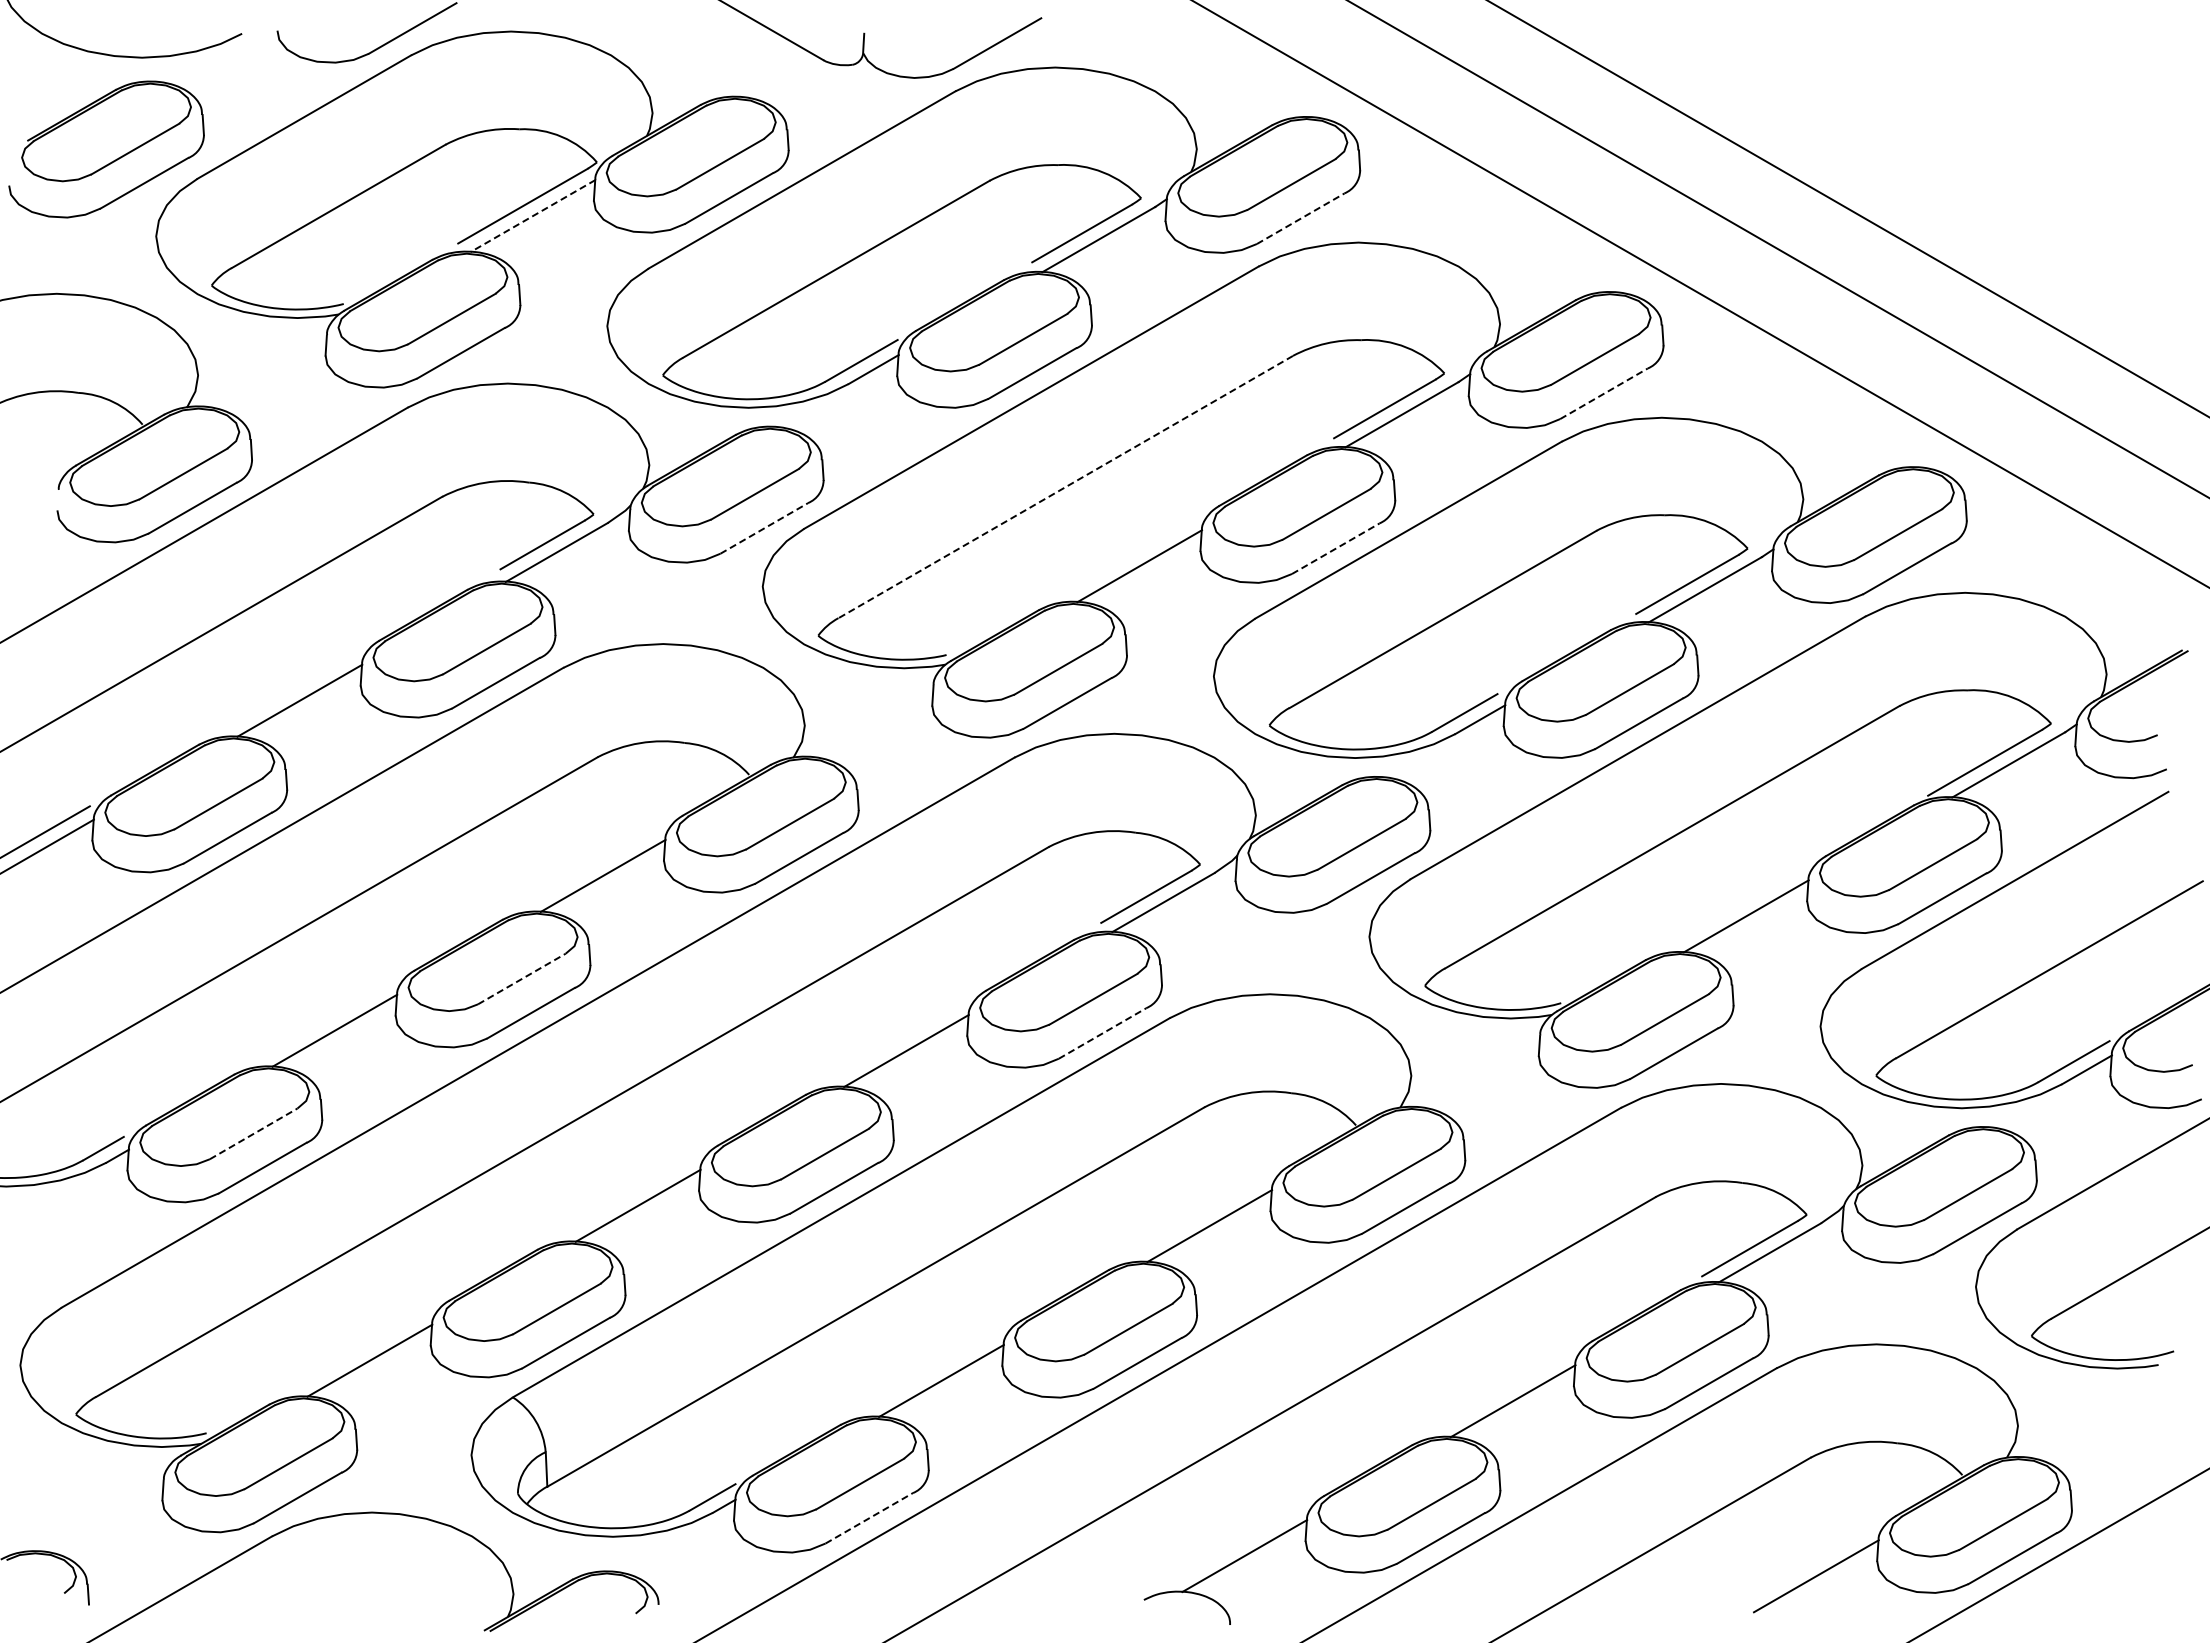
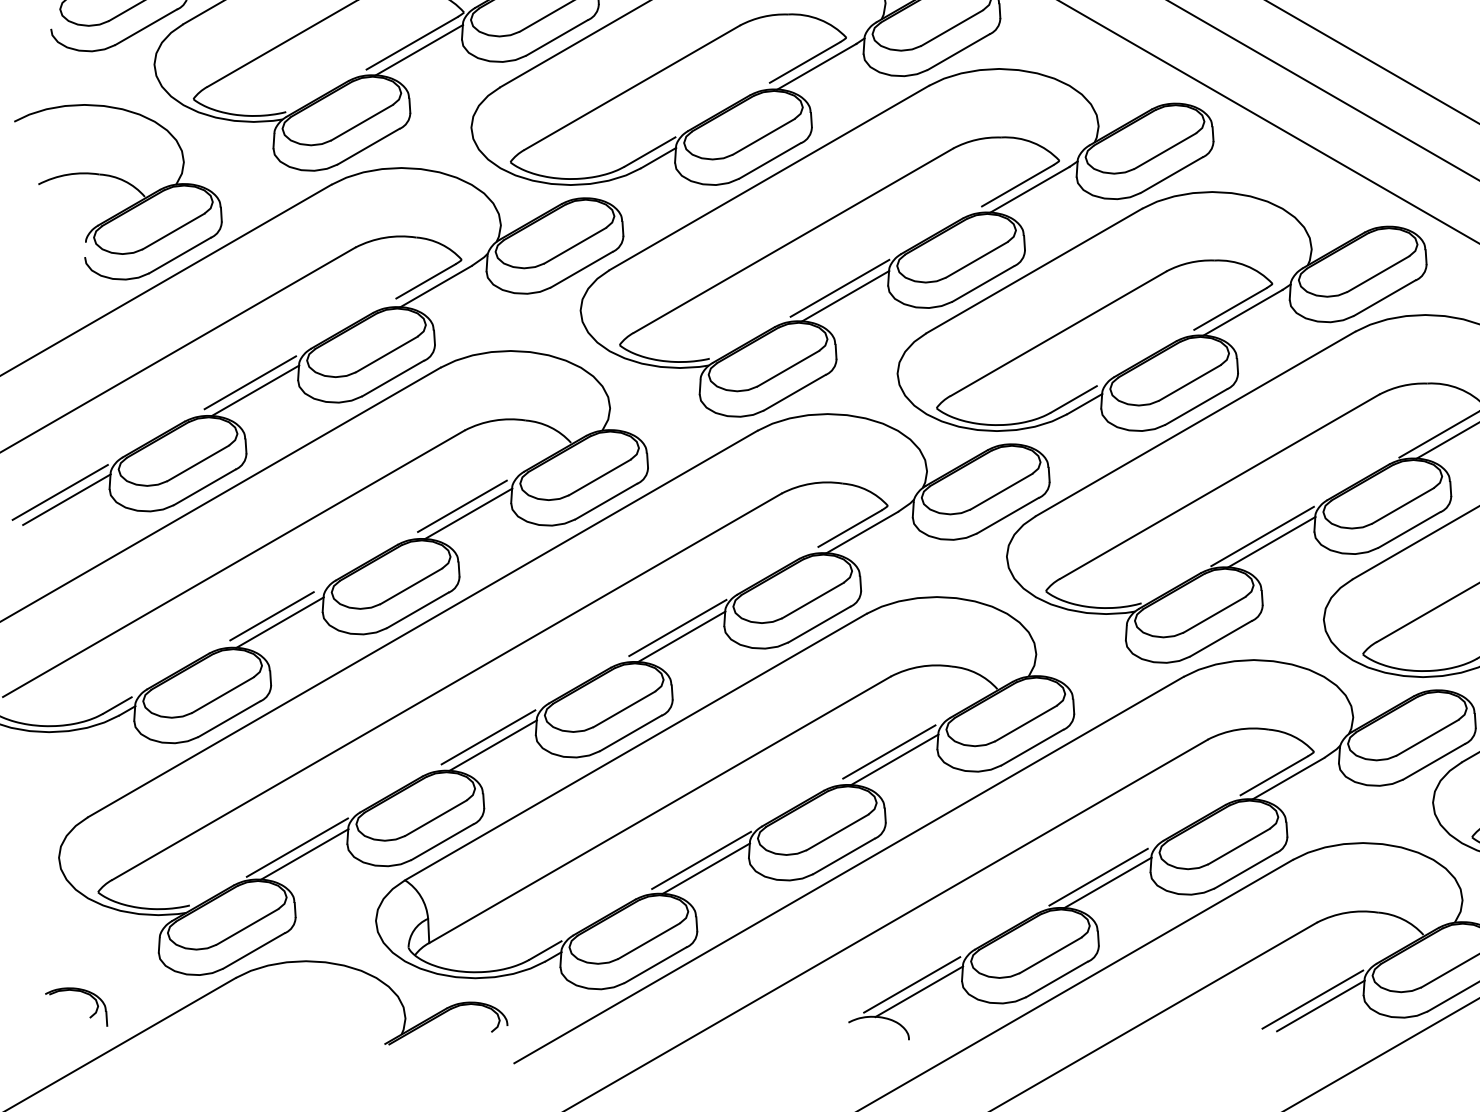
line: (532, 216) -> (418, 50), dashed -> solid
line: (1300, 218) -> (958, 52), dashed -> solid
line: (1604, 393) -> (1172, 174), dashed -> solid
line: (1065, 487) -> (793, 241), dashed -> solid
line: (764, 528) -> (581, 269), dashed -> solid
line: (1335, 548) -> (983, 283), dashed -> solid
line: (1131, 554) -> (839, 288), added
line: (292, 688) -> (250, 382), added
line: (594, 864) -> (462, 505), added
line: (1733, 907) -> (1262, 536), added
line: (521, 979) -> (411, 586), dashed -> solid
line: (323, 1021) -> (271, 616), added
line: (1102, 1033) -> (819, 624), dashed -> solid
line: (901, 1038) -> (678, 628), added
line: (253, 1133) -> (222, 694), dashed -> solid
line: (631, 1193) -> (488, 737), added
line: (1201, 1214) -> (888, 751), added
line: (359, 1350) -> (297, 847), added
line: (934, 1368) -> (701, 860), added
line: (1500, 1392) -> (1098, 876), added
line: (869, 1518) -> (655, 965), dashed -> solid
line: (1234, 1545) -> (912, 984), added
line: (1804, 1566) -> (1312, 999), added

